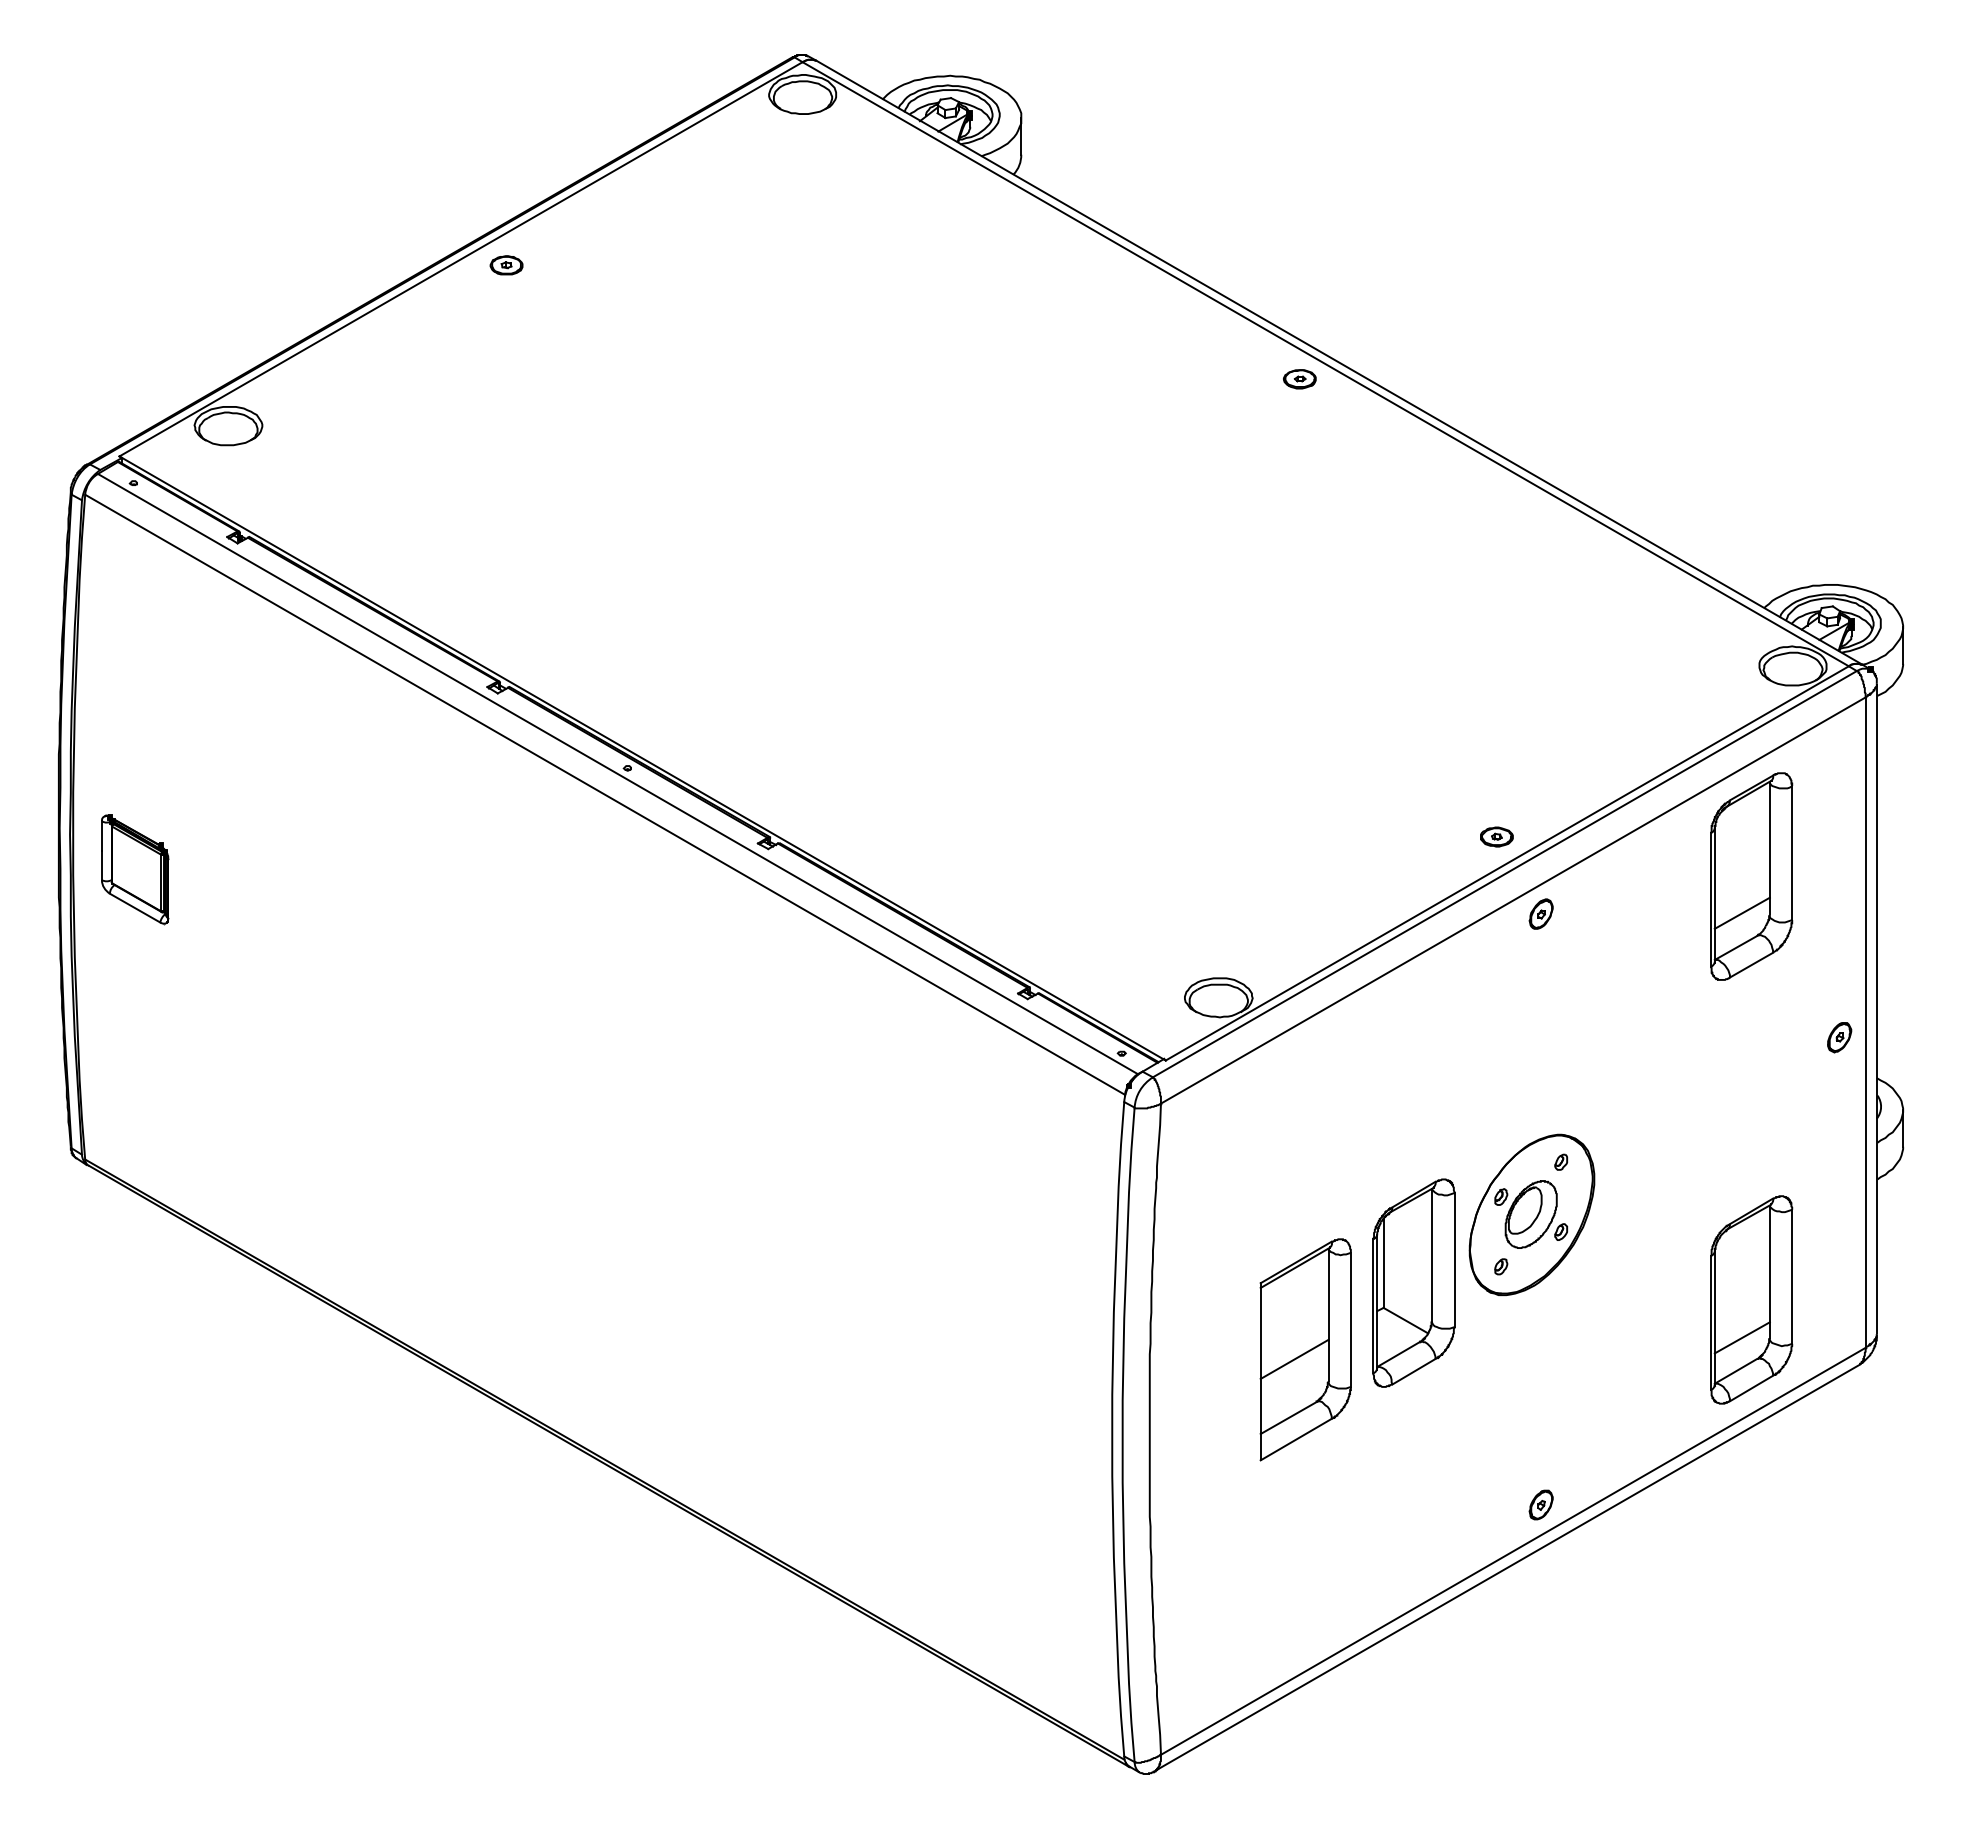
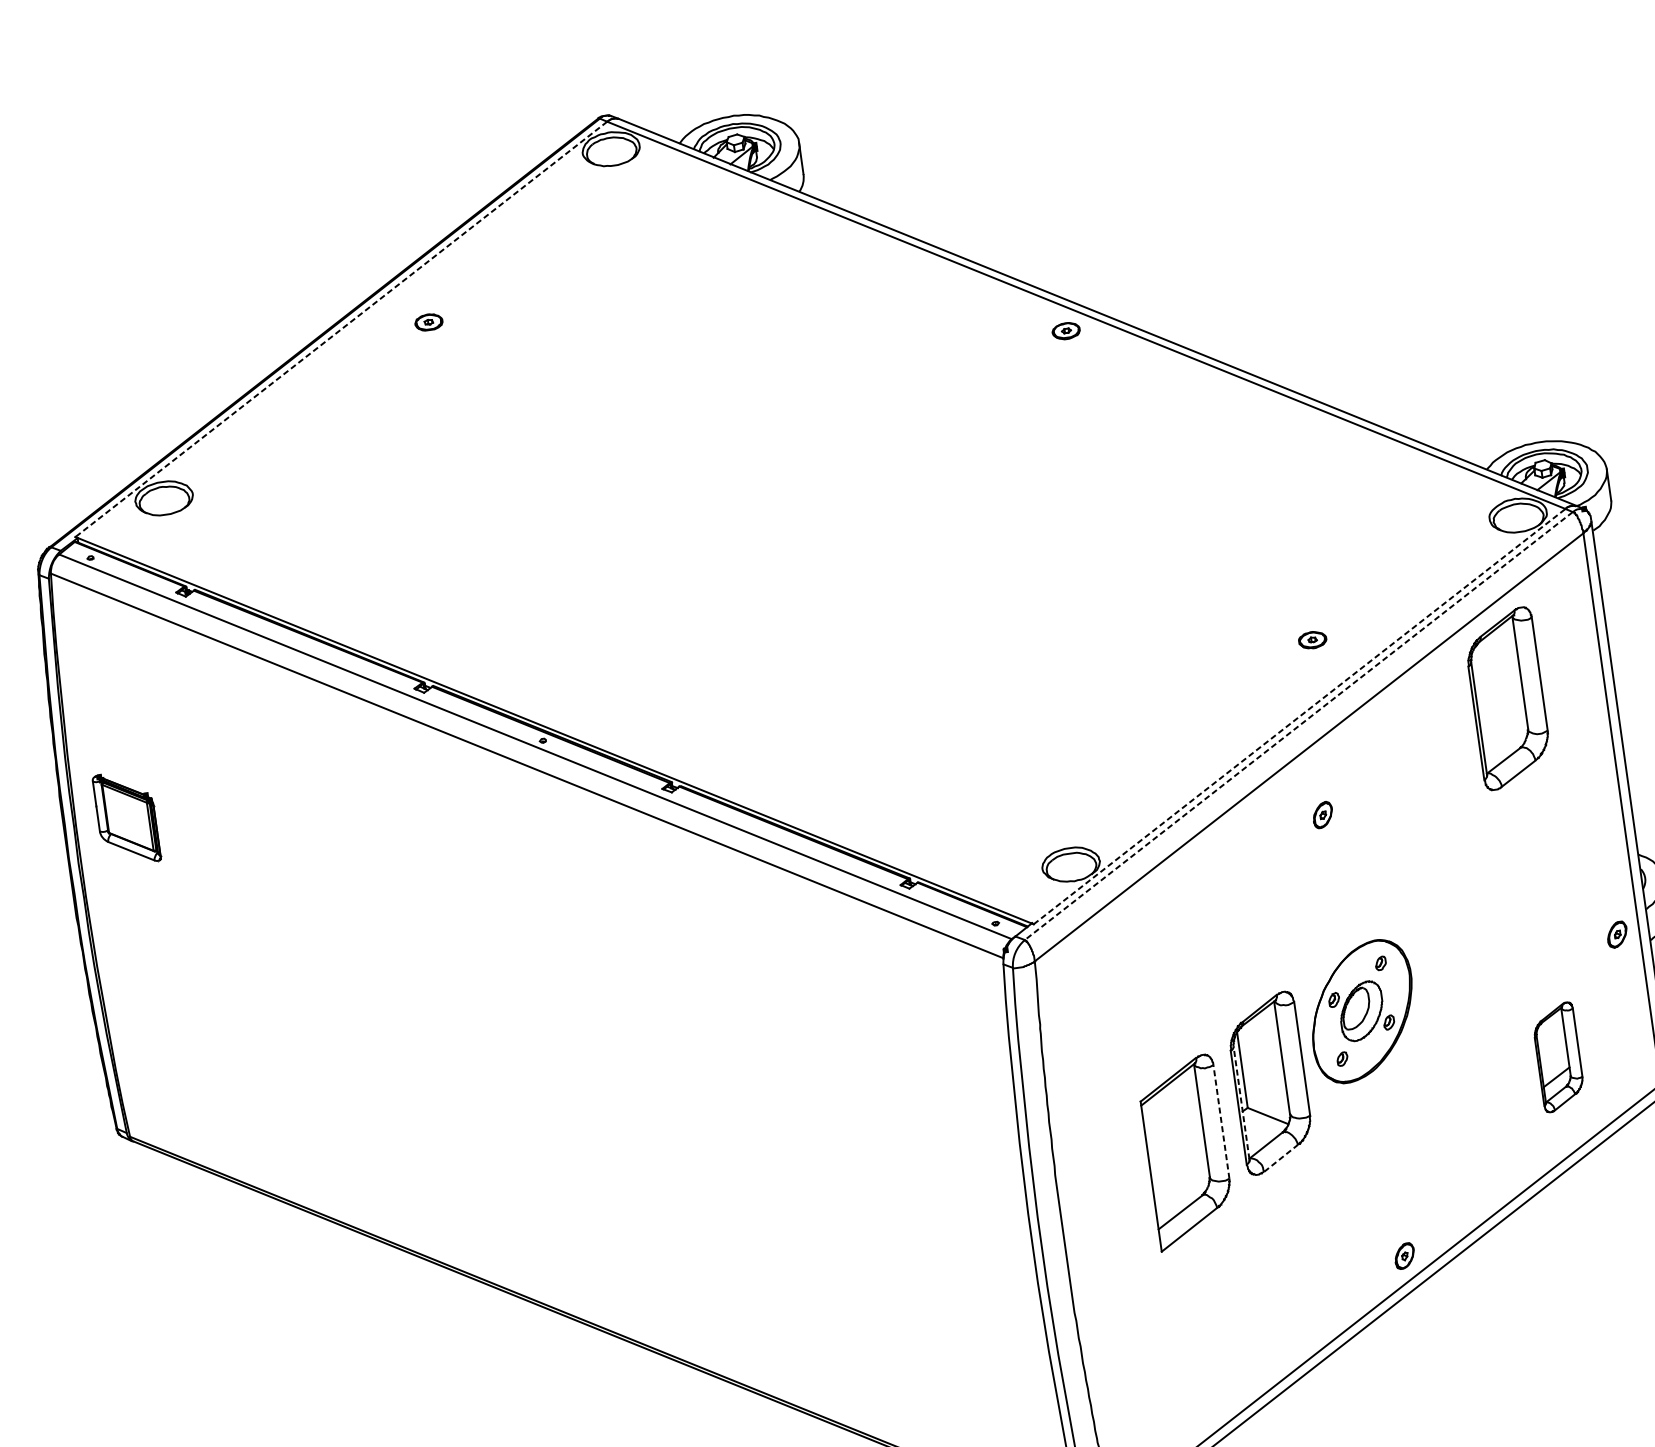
line: (460, 259) -> (340, 329), solid -> dashed
part: (506, 265) -> (428, 322), moved
part: (1496, 836) -> (1312, 639), moved
line: (1507, 863) -> (1299, 716), solid -> dashed
part: (135, 869) -> (127, 818), moved
line: (1504, 874) -> (1298, 726), solid -> dashed
line: (1741, 912) -> (1503, 730), removed
part: (1540, 913) -> (1322, 814), moved
part: (1839, 1037) -> (1617, 934), moved
part: (1751, 1299) -> (1558, 1056), size x0.6
line: (1377, 1301) -> (1241, 1103), solid -> dashed
line: (1350, 1319) -> (1221, 1121), solid -> dashed
line: (1294, 1358) -> (1178, 1161), removed
line: (1414, 1371) -> (1281, 1158), solid -> dashed

